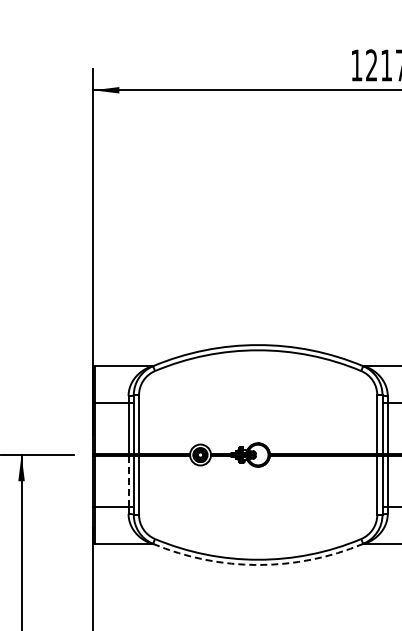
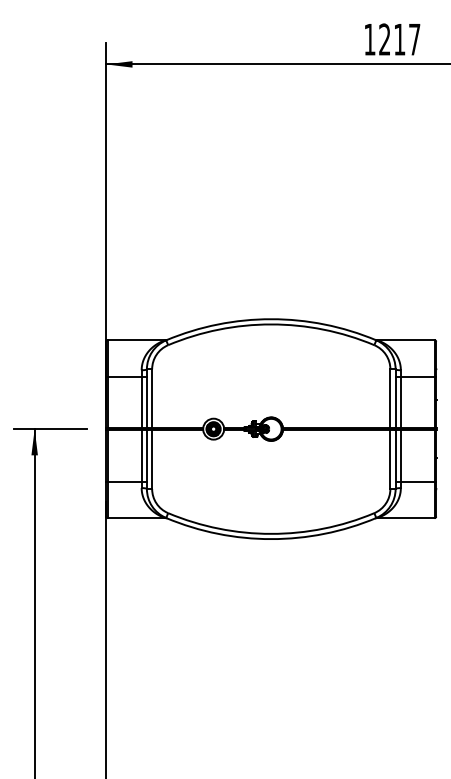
line: (128, 481) -> (141, 455), dashed -> solid
arc: (258, 565) -> (271, 539), dashed -> solid

